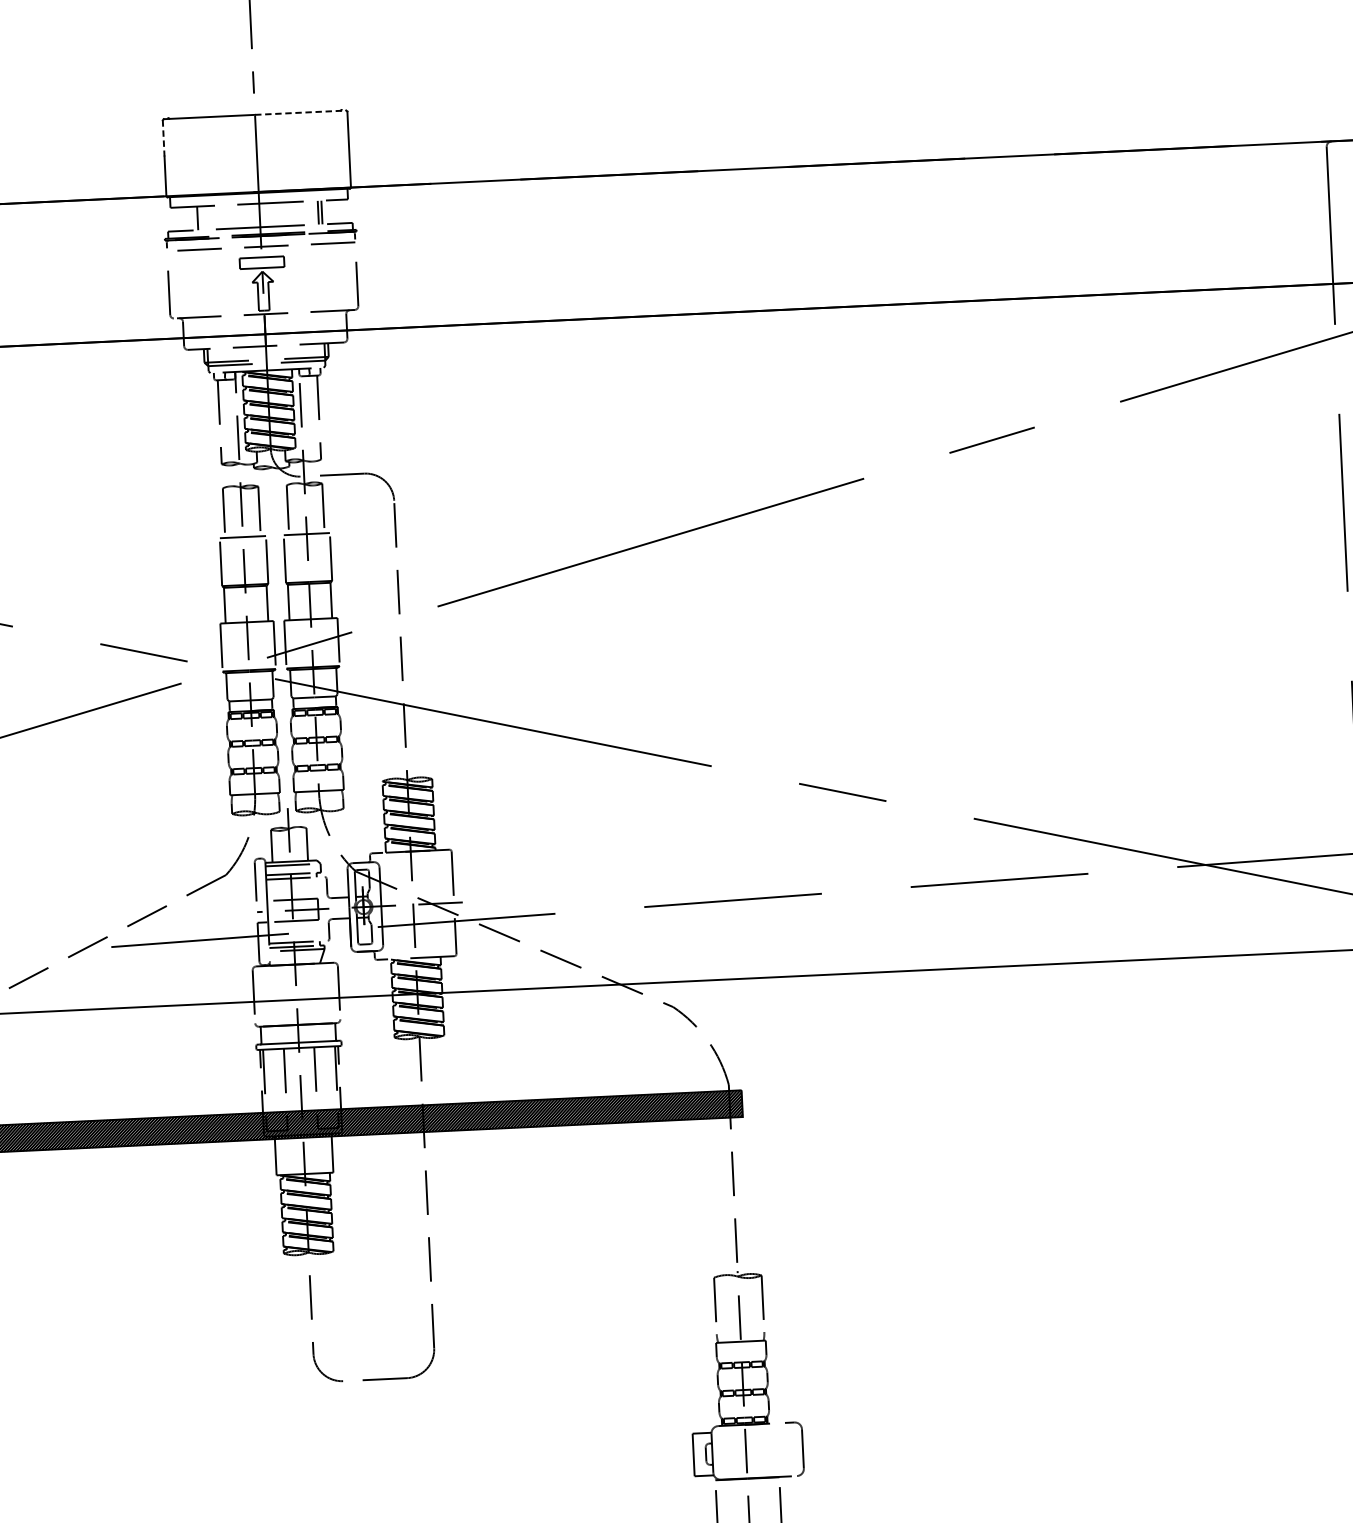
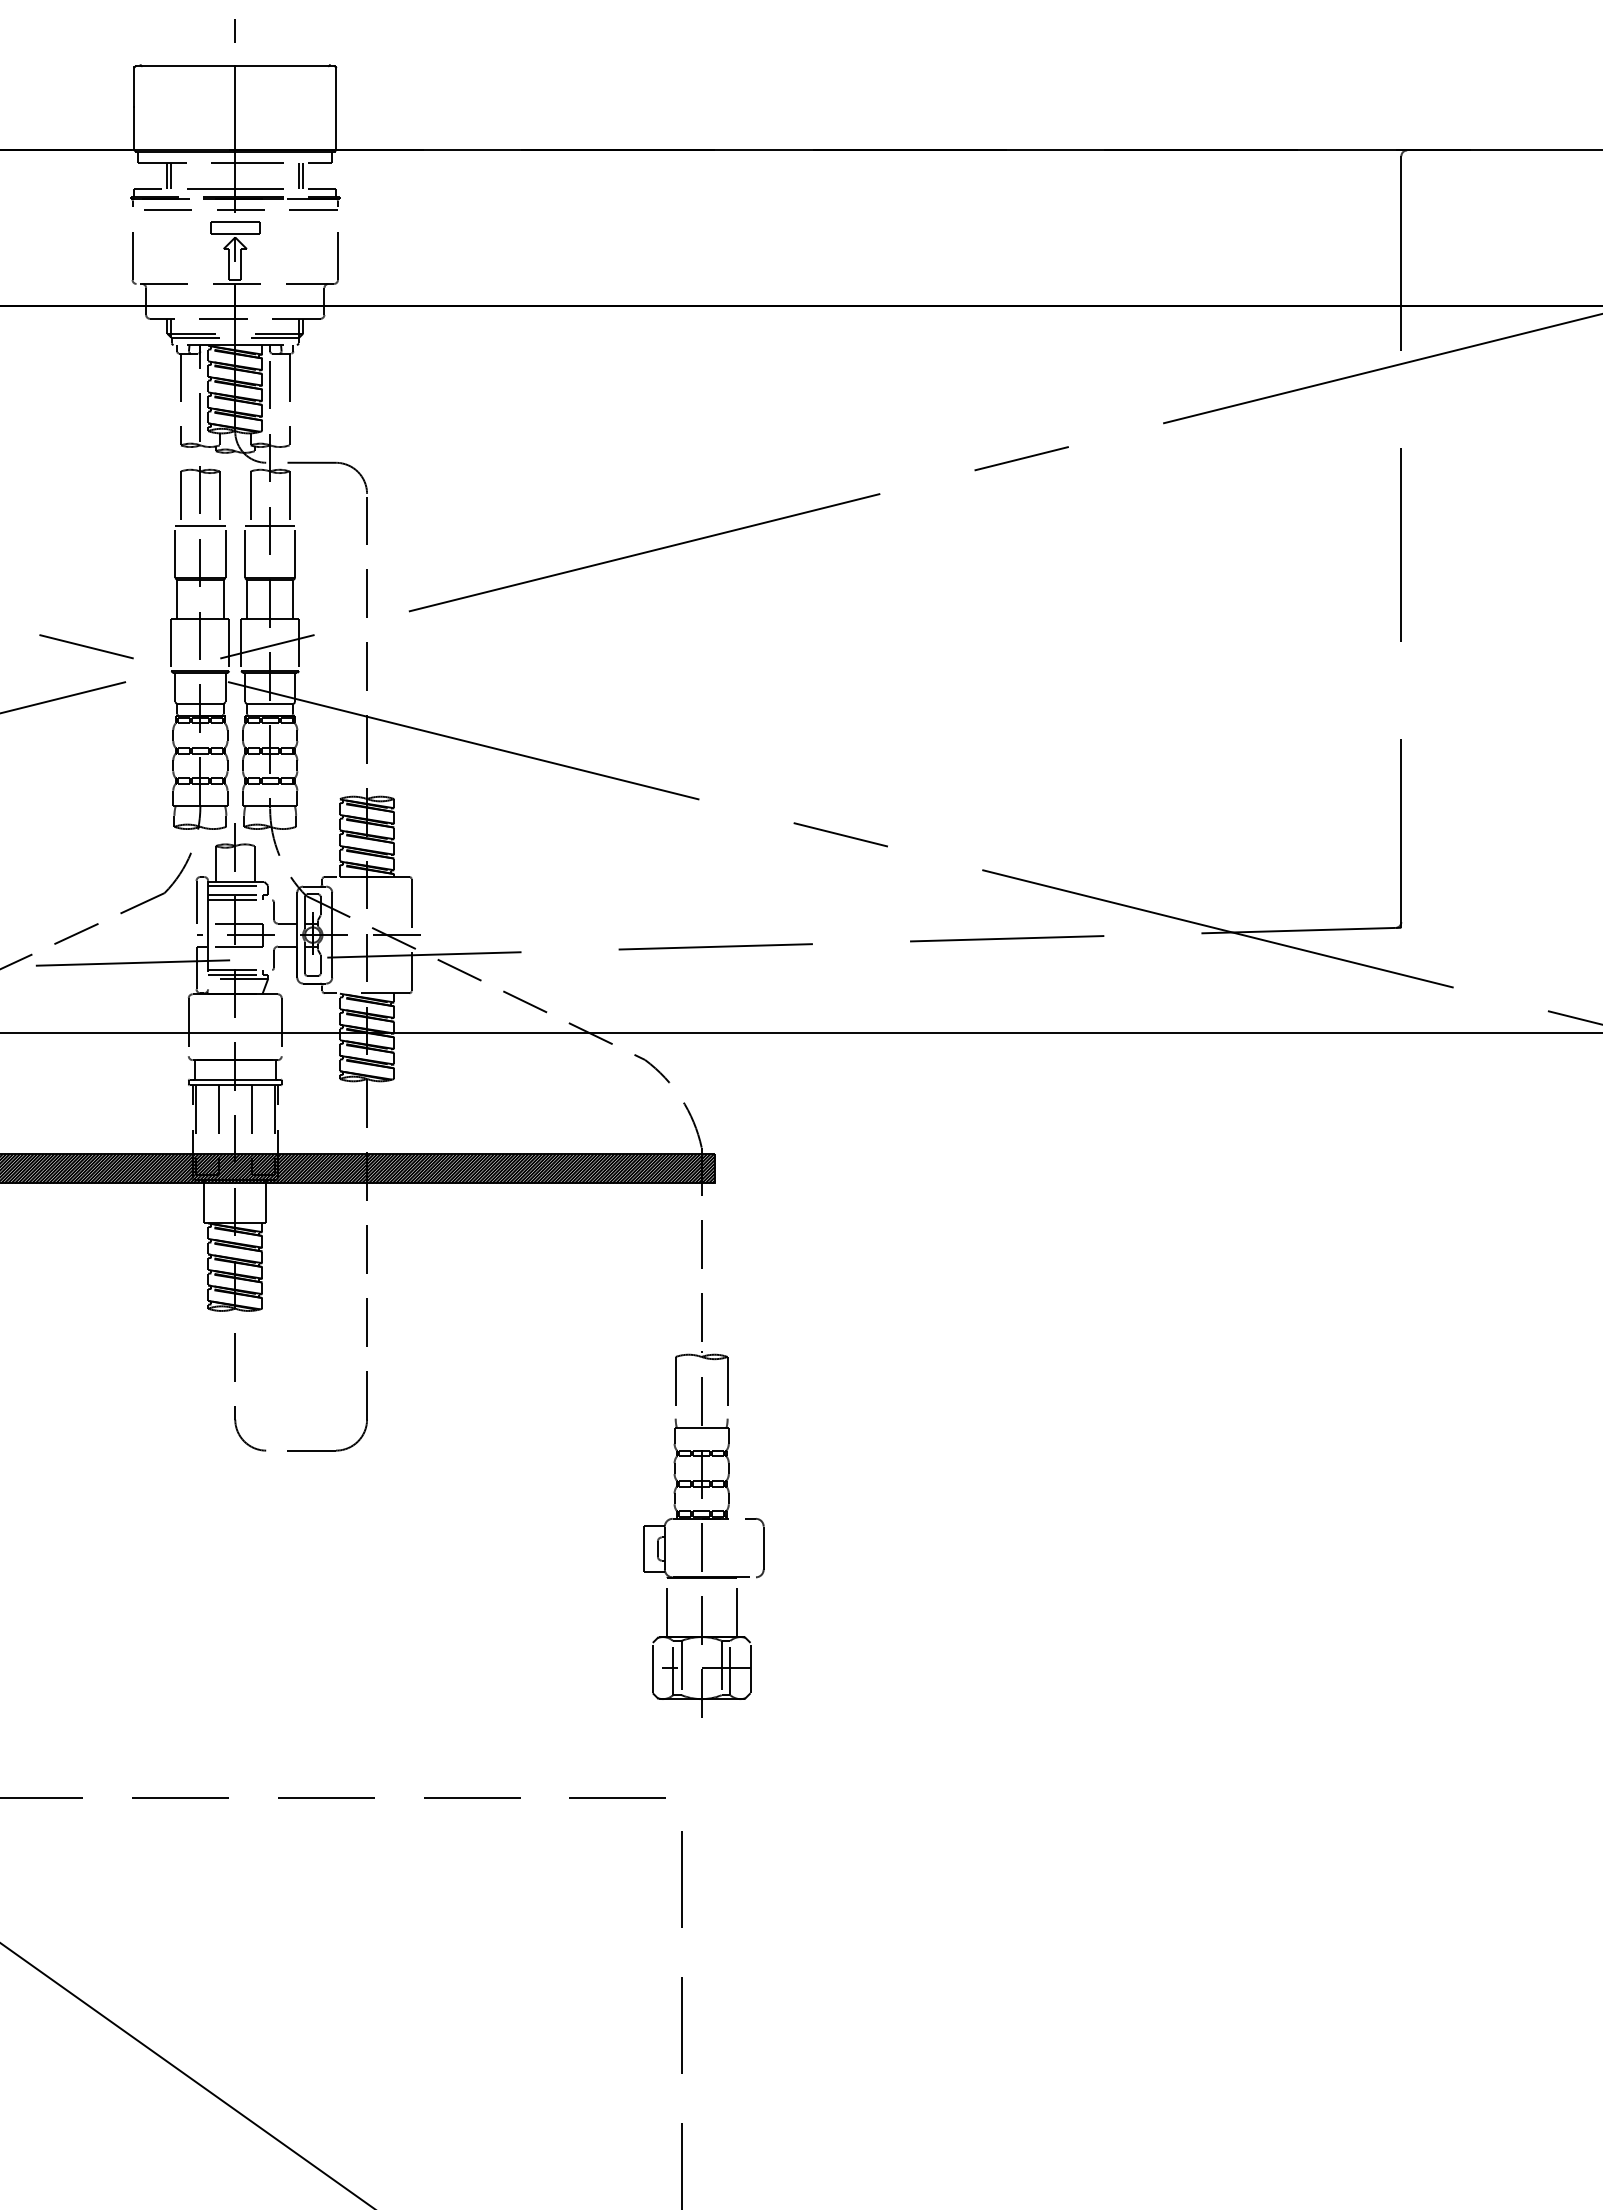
line: (301, 112) -> (285, 66), dashed -> solid
line: (163, 138) -> (134, 87), dashed -> solid
line: (201, 218) -> (171, 176), added

